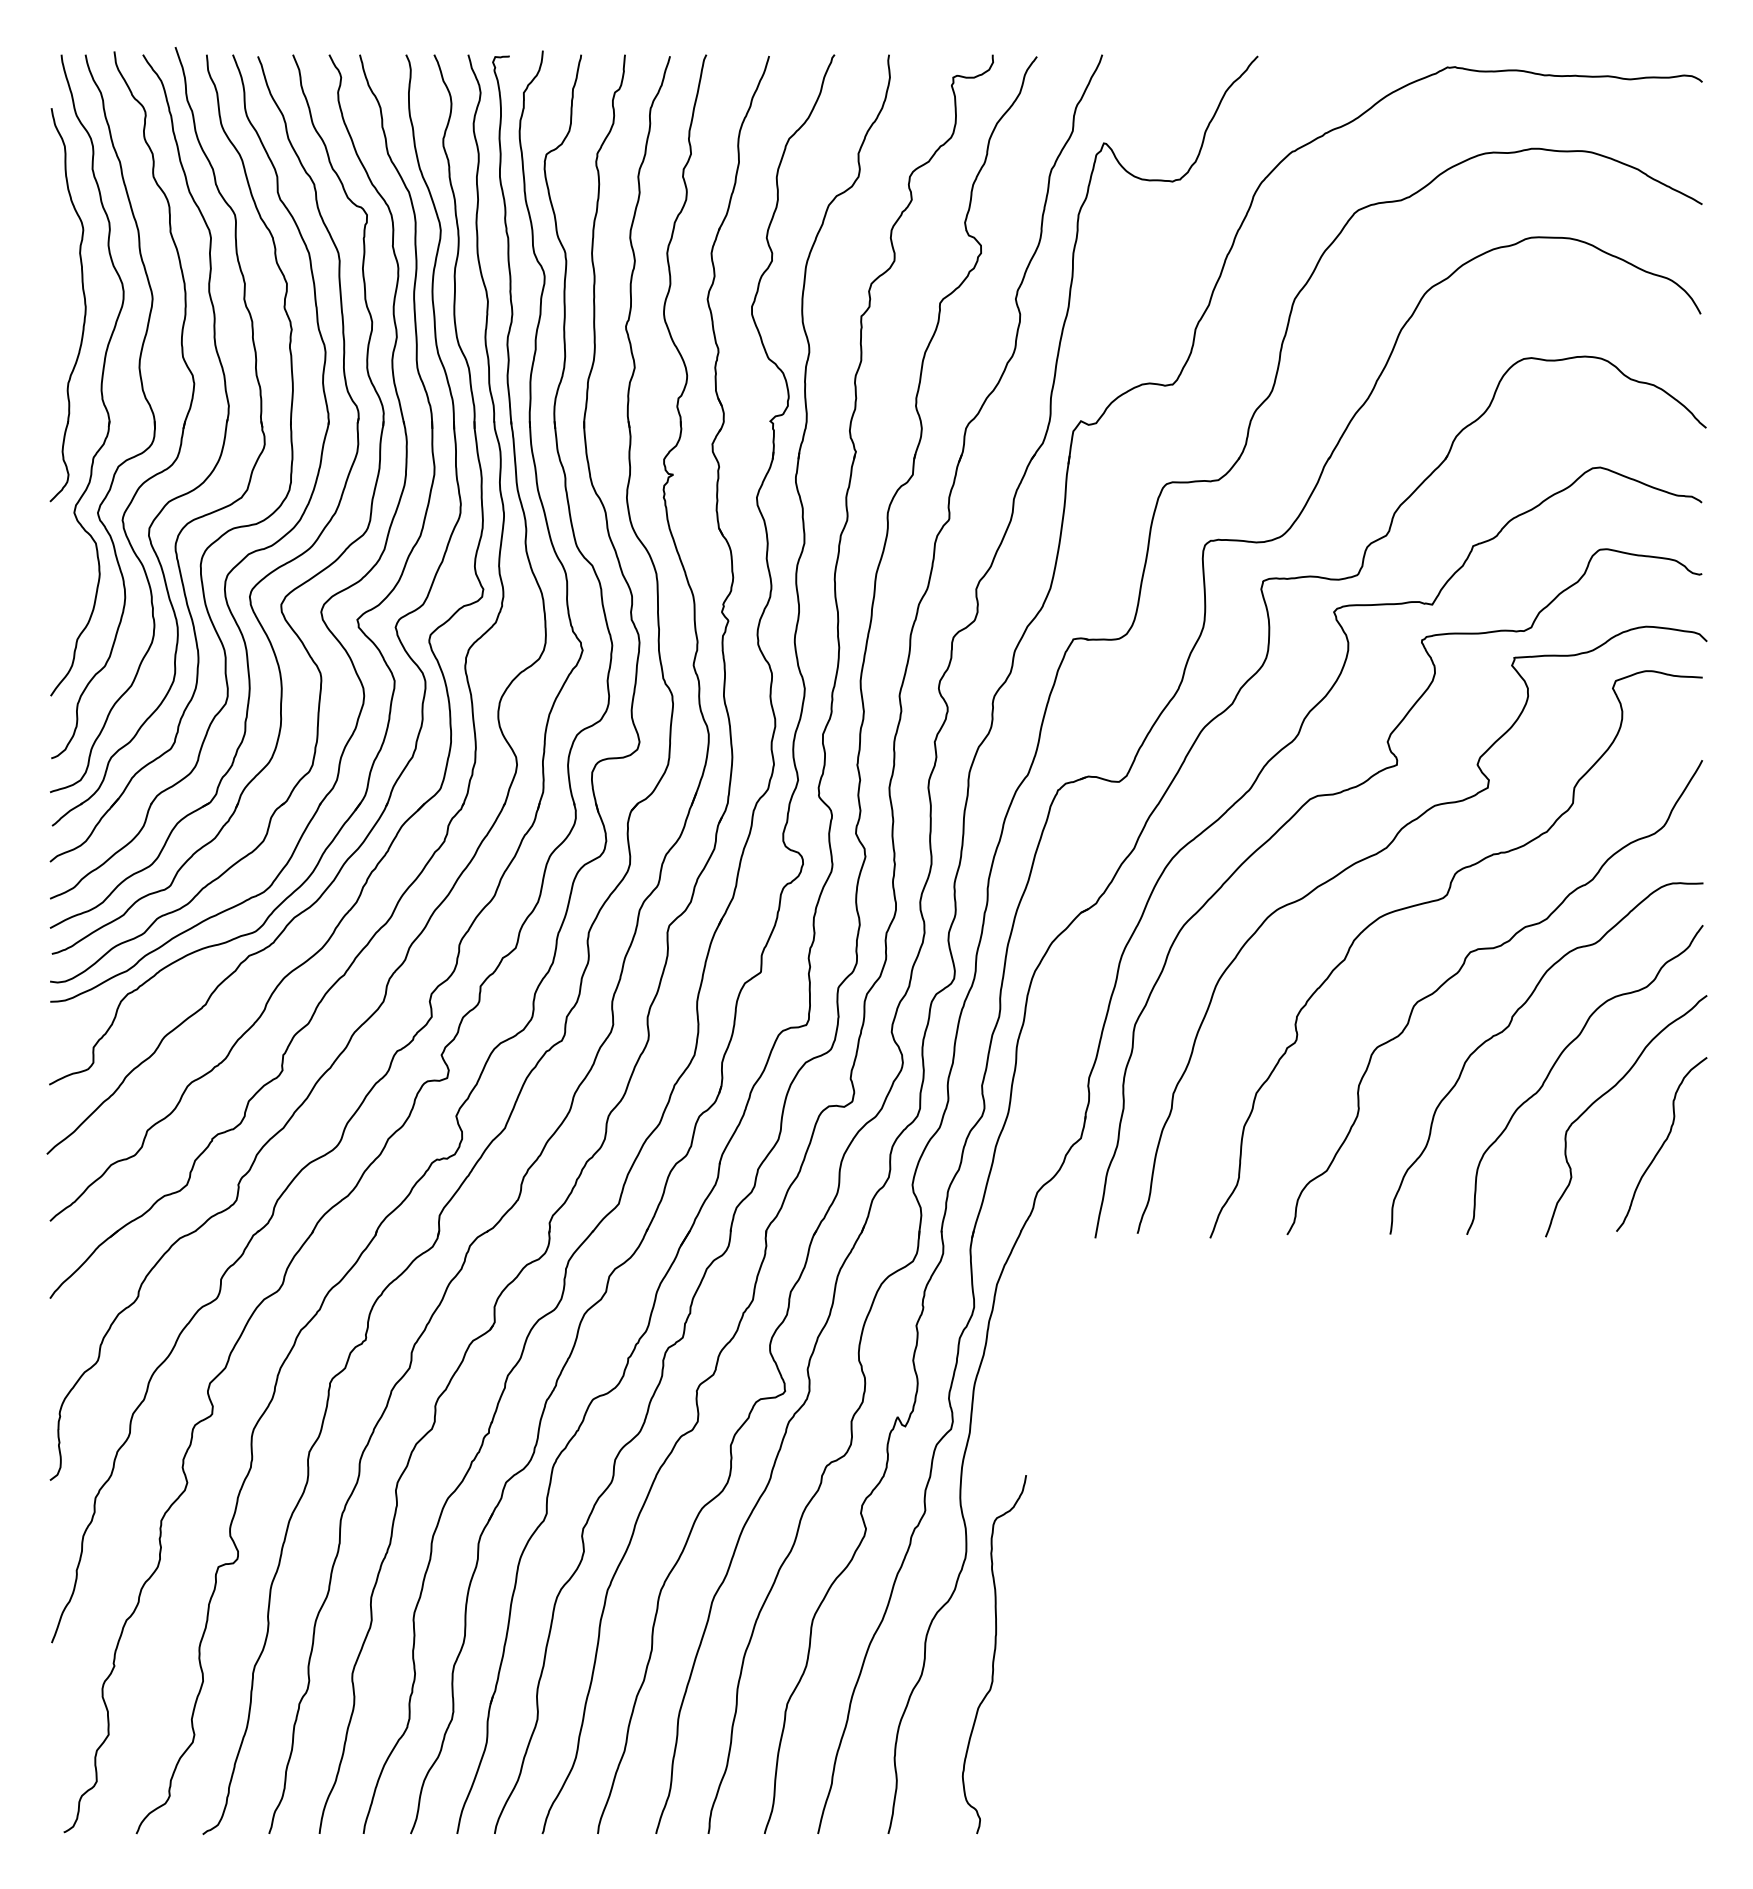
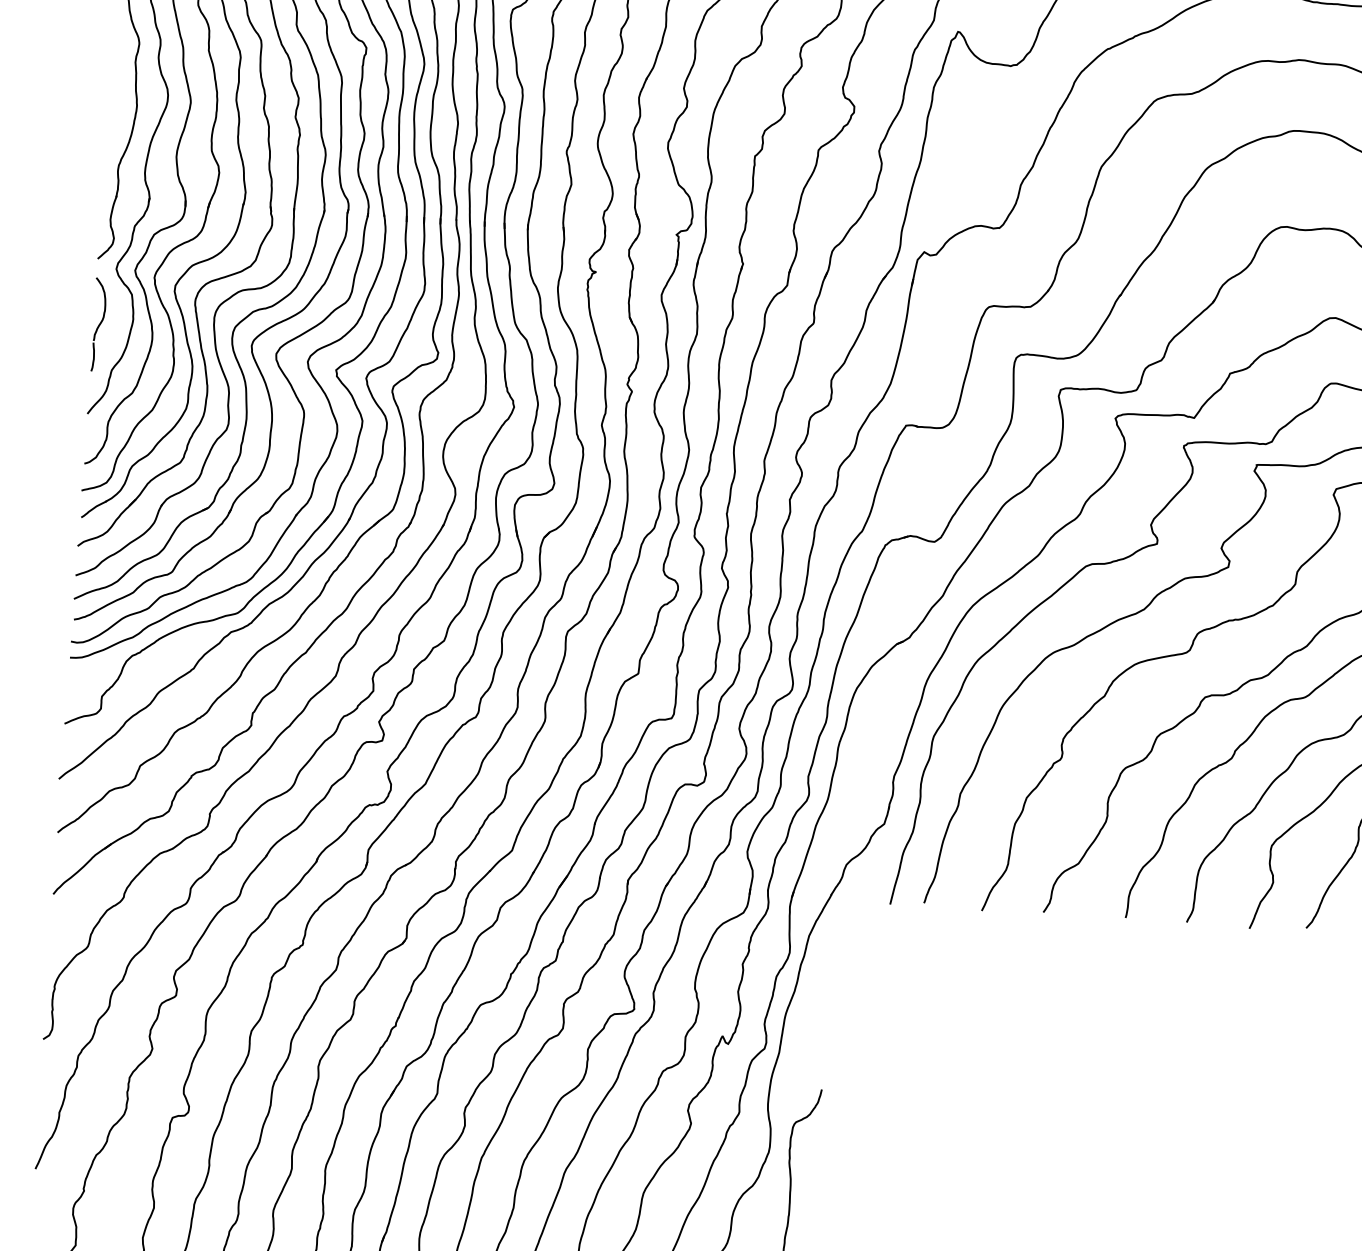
part: (56, 583) -> (98, 324), added

